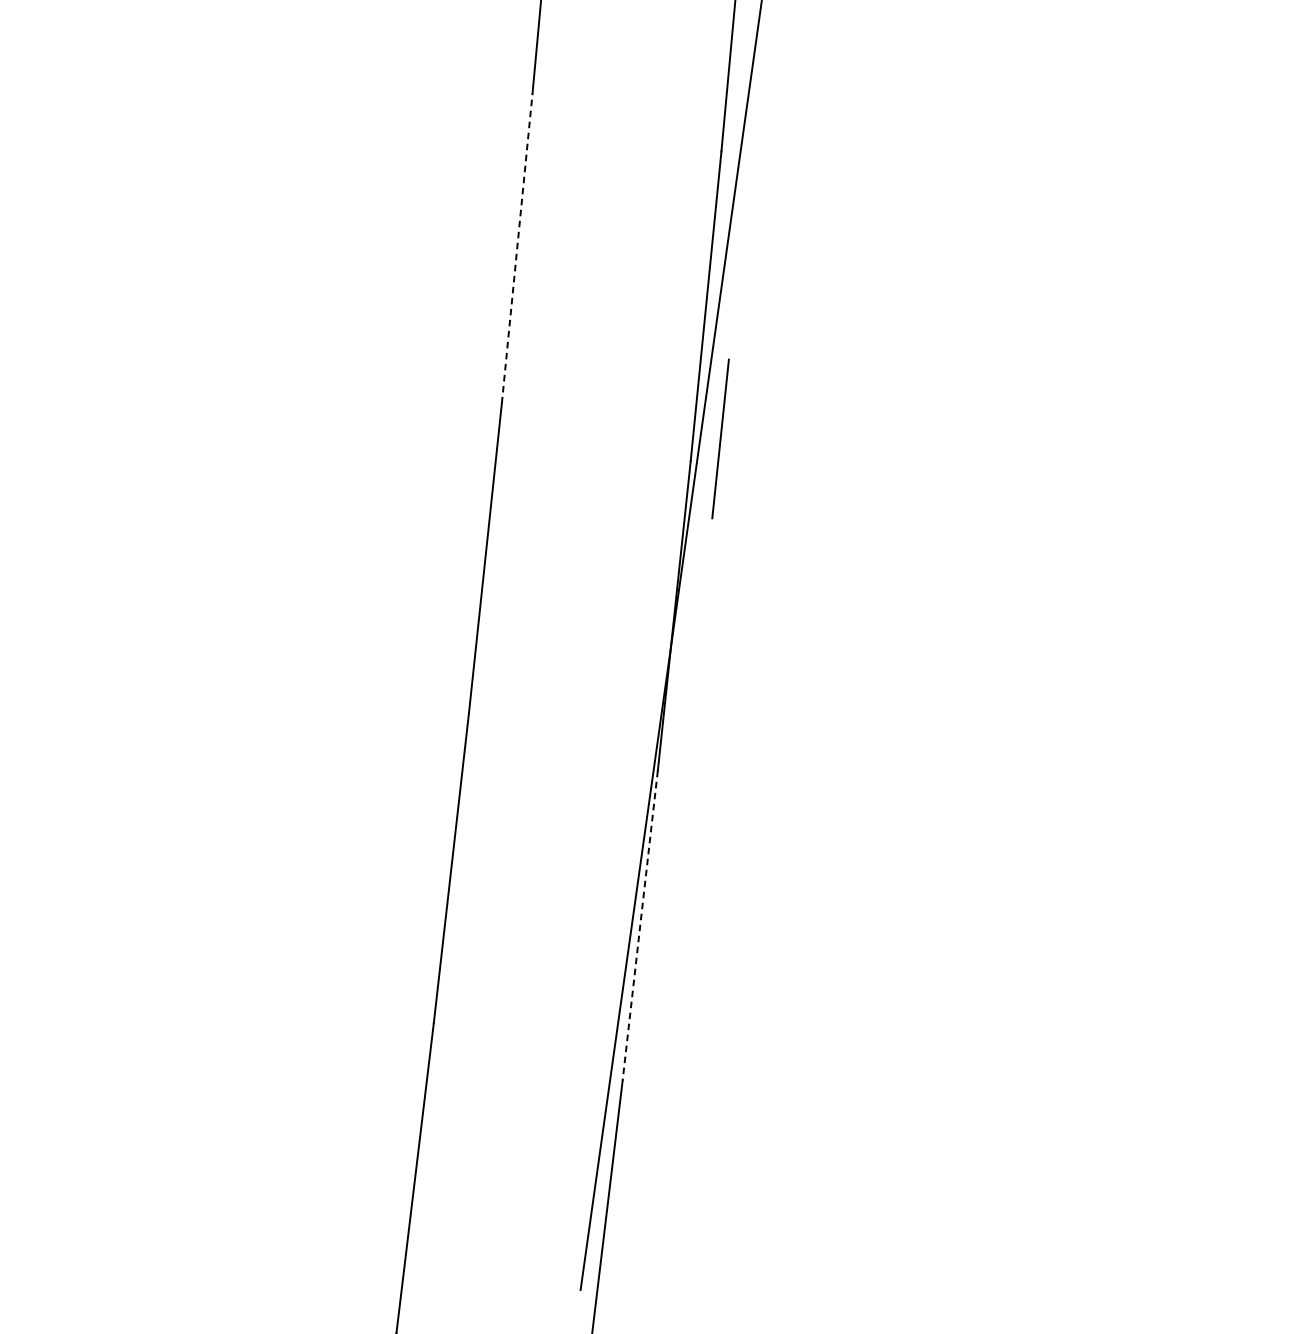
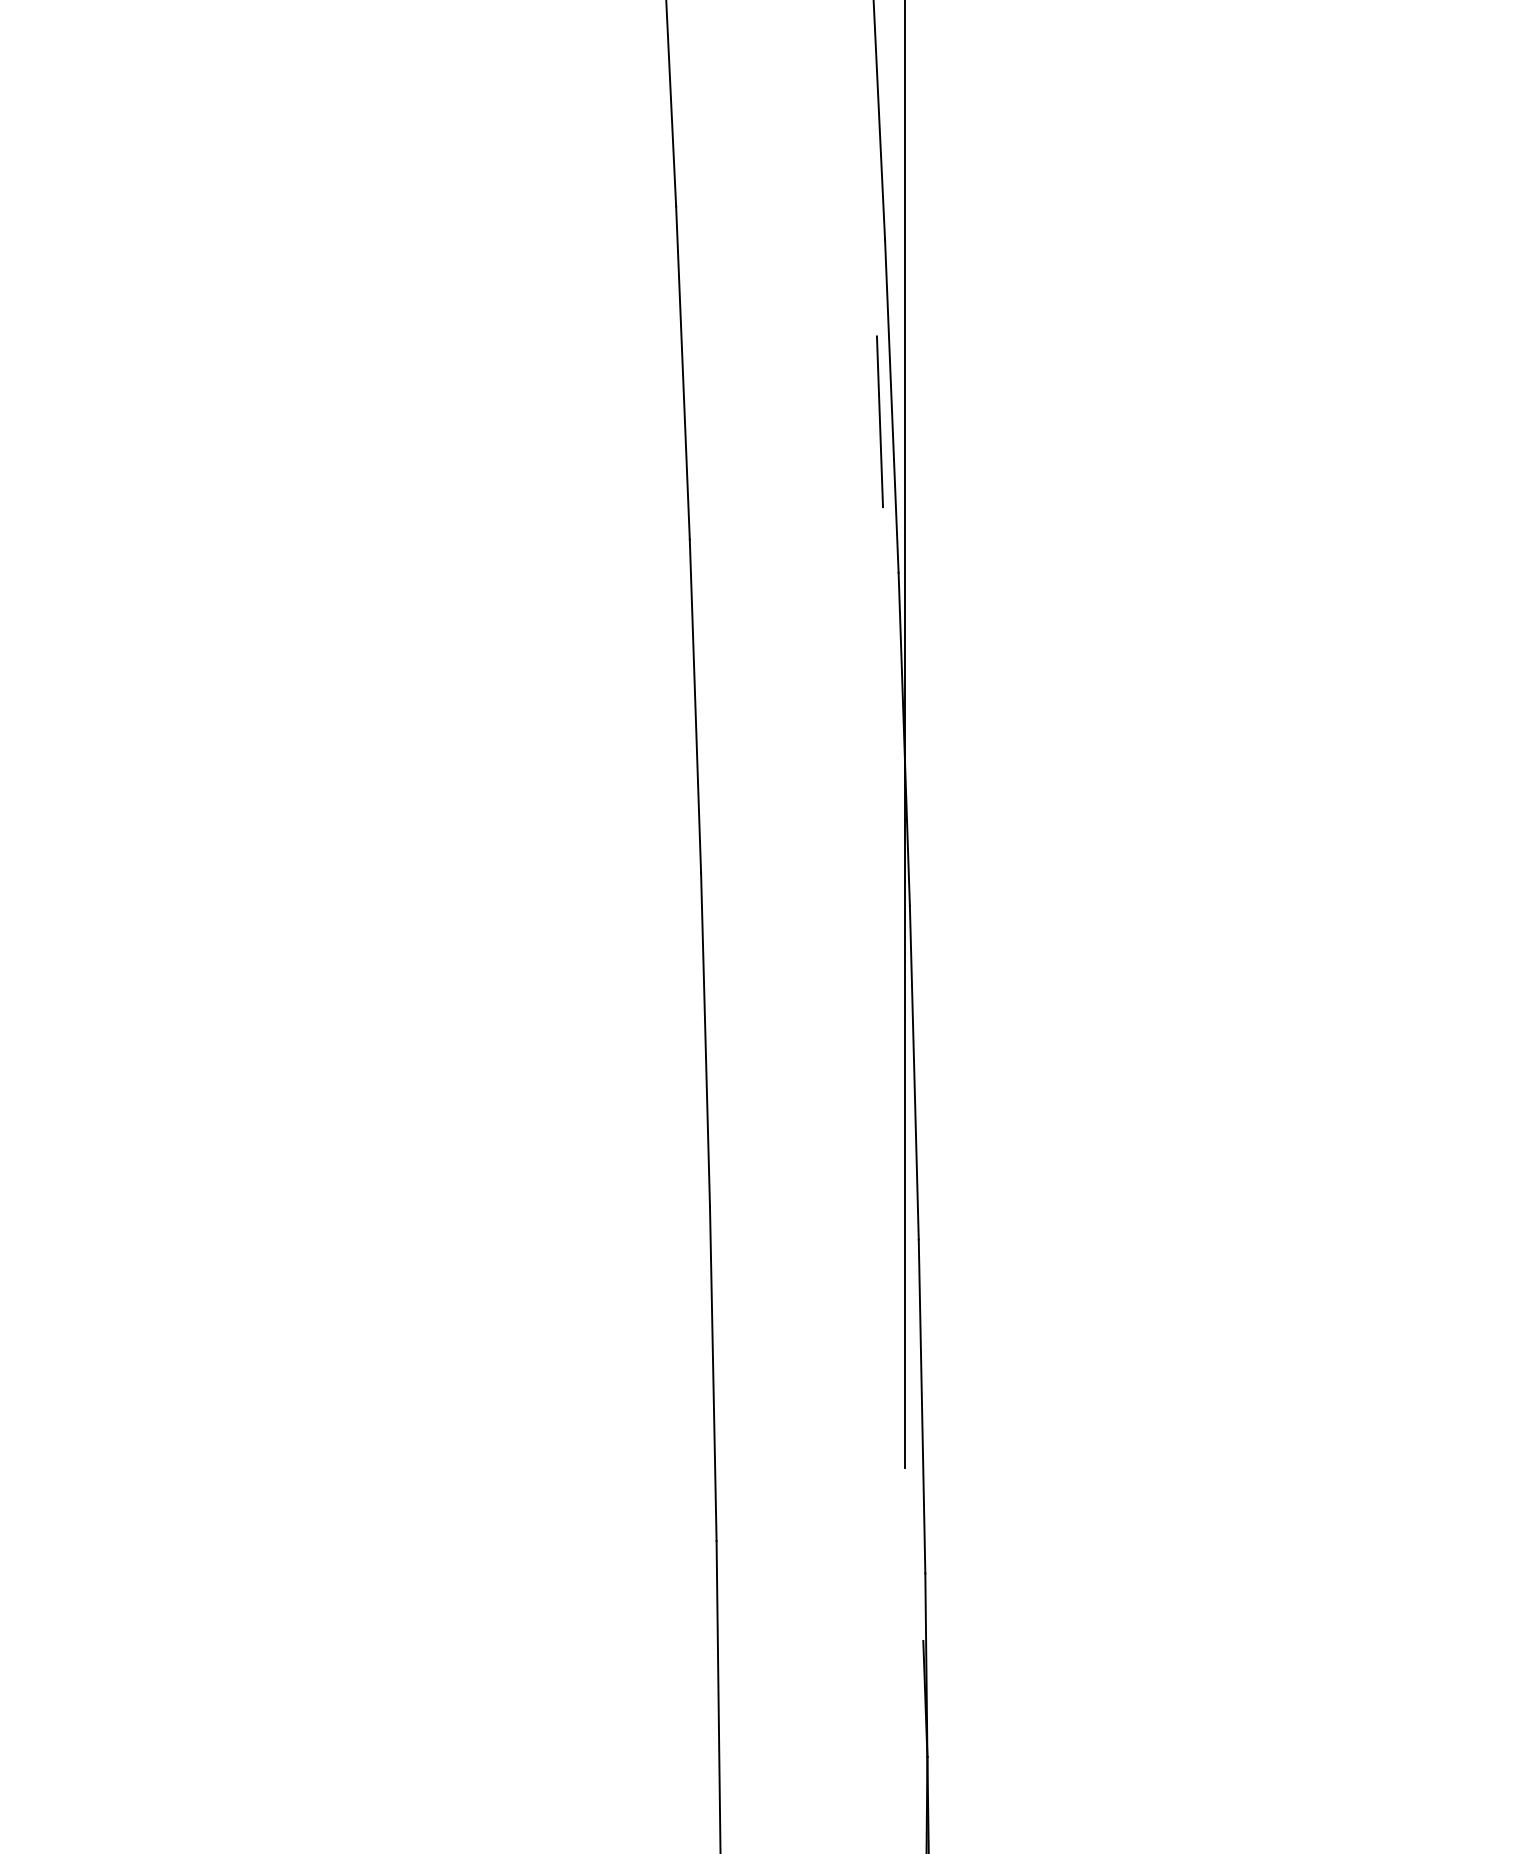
line: (516, 248) -> (682, 373), dashed -> solid
line: (720, 438) -> (879, 421), moved
line: (640, 925) -> (914, 1072), dashed -> solid

